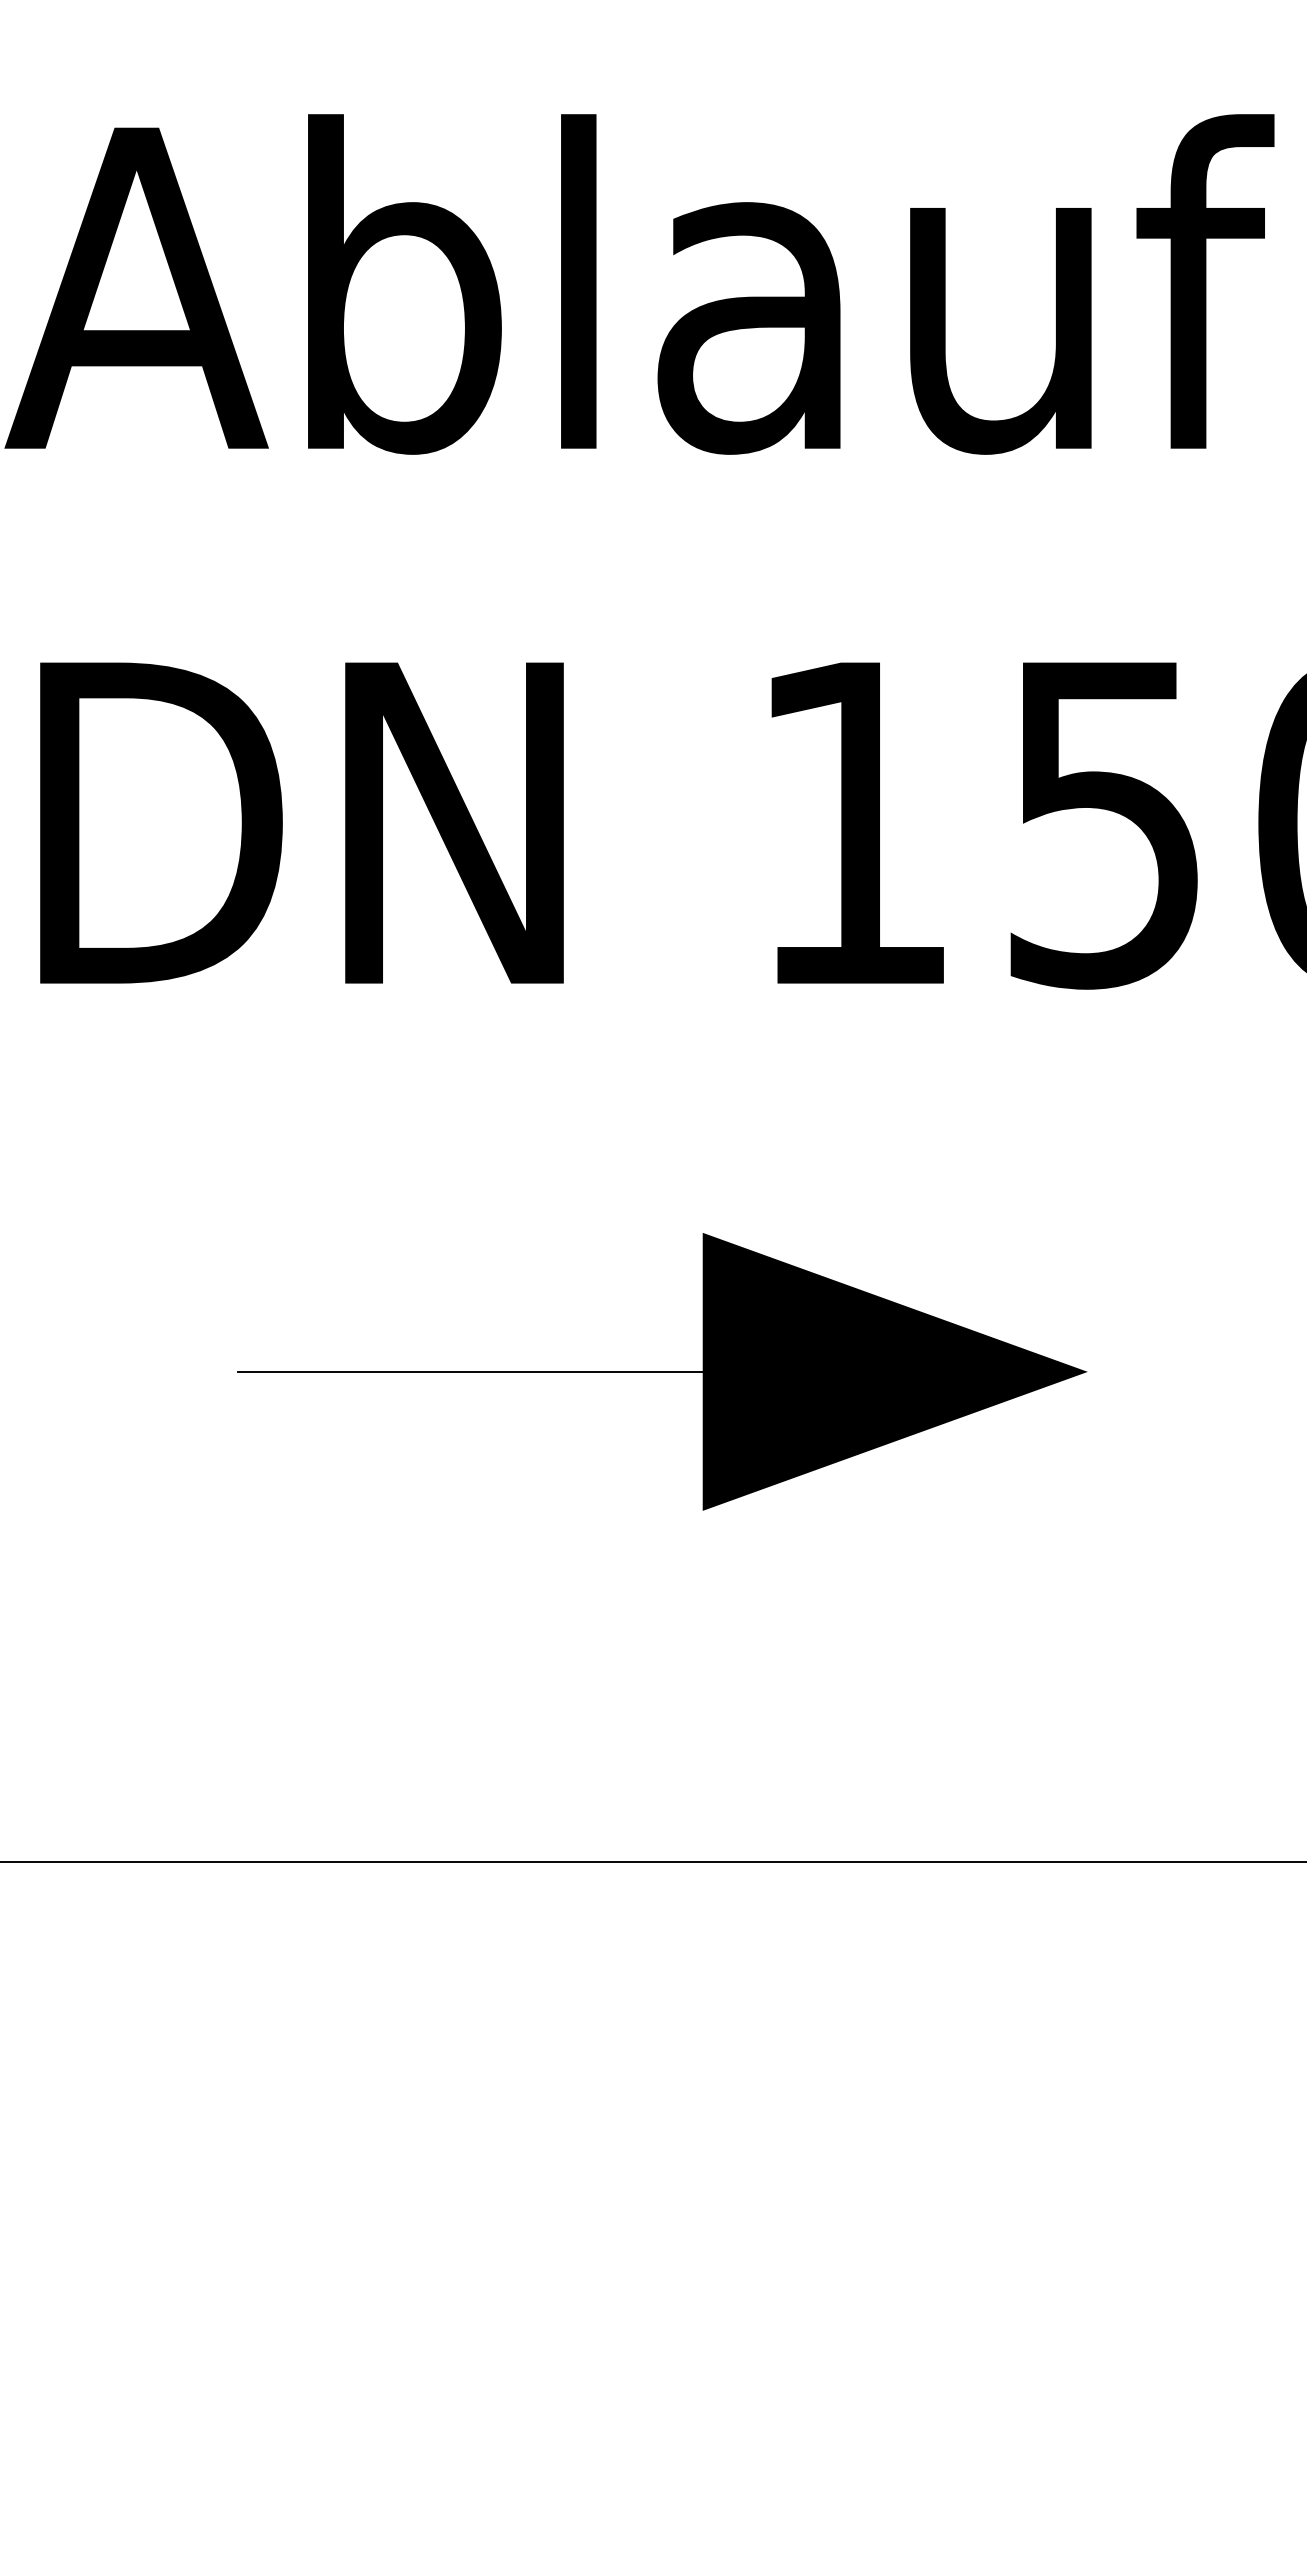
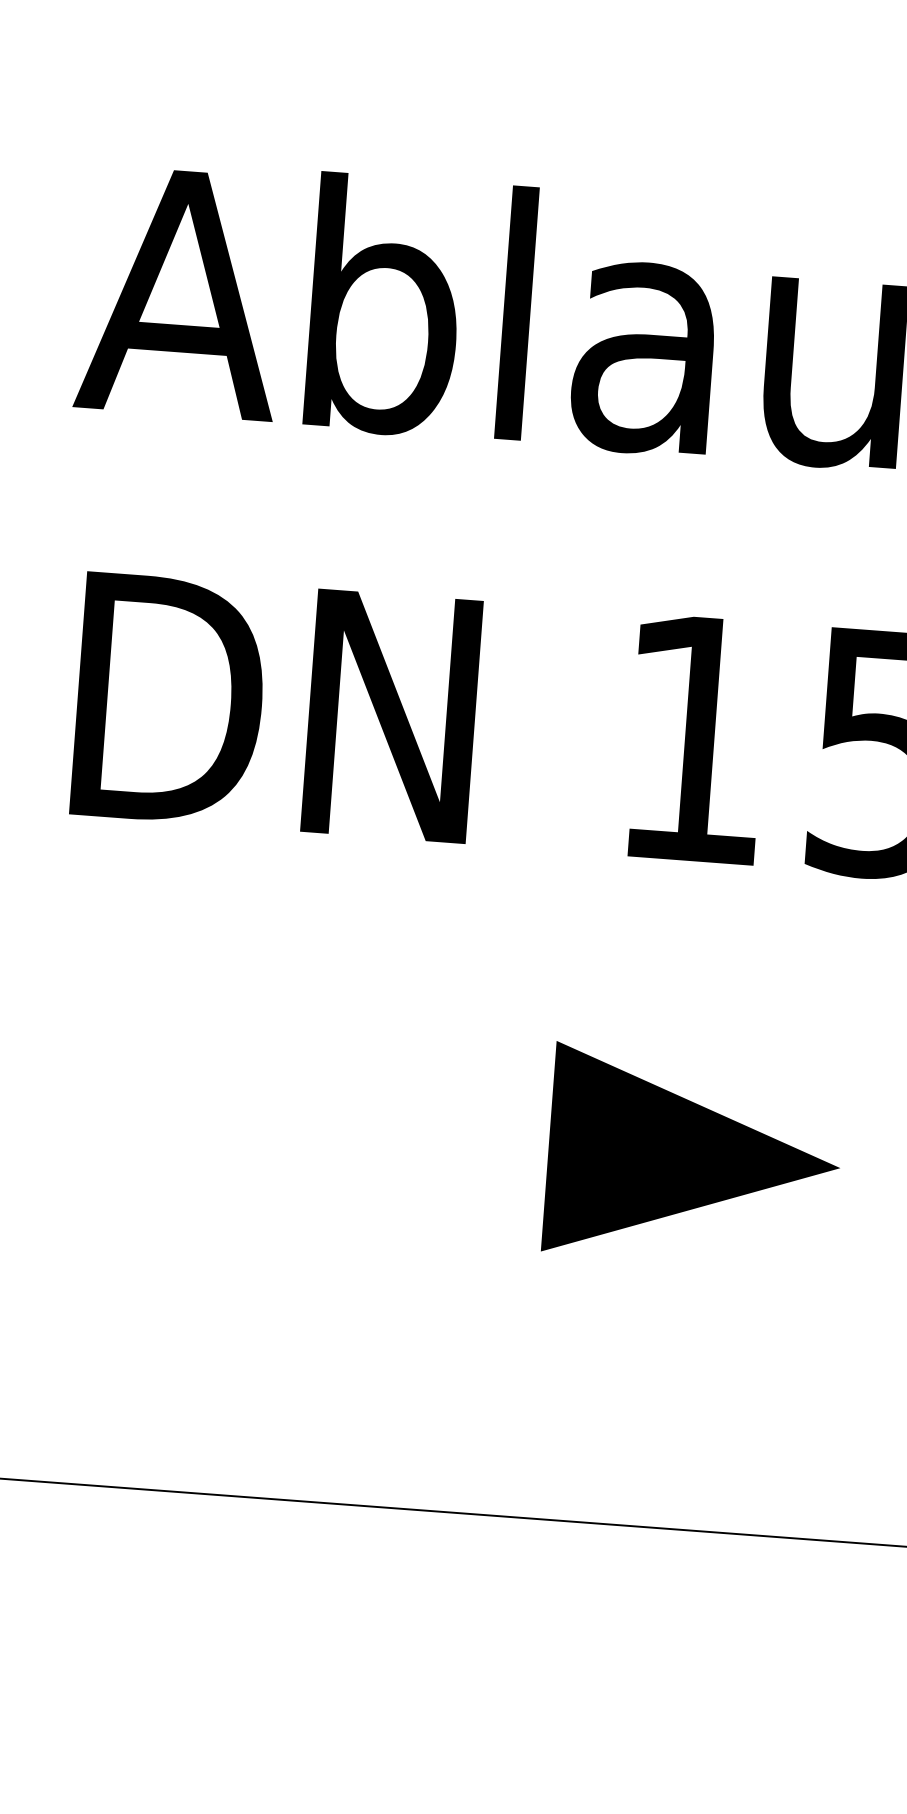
line: (469, 1371) -> (372, 1132), removed

